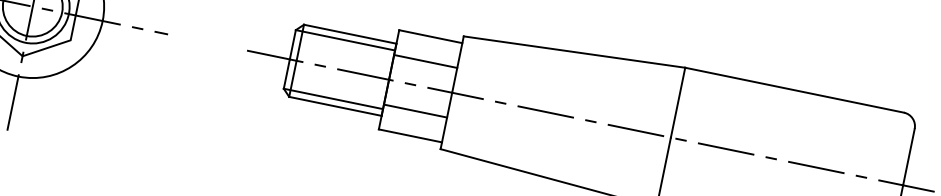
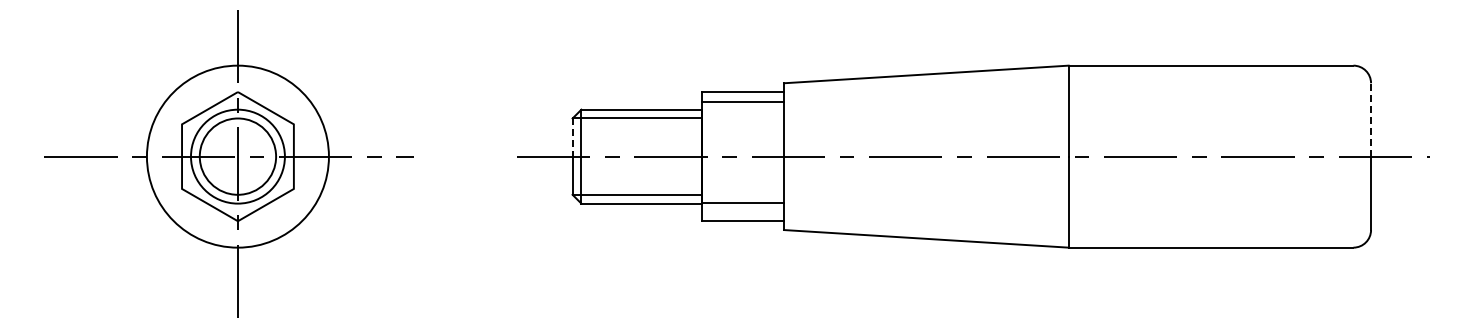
line: (292, 45) -> (572, 138), solid -> dashed
line: (425, 61) -> (742, 102), moved
line: (415, 110) -> (742, 202), moved
line: (909, 156) -> (1371, 119), solid -> dashed

